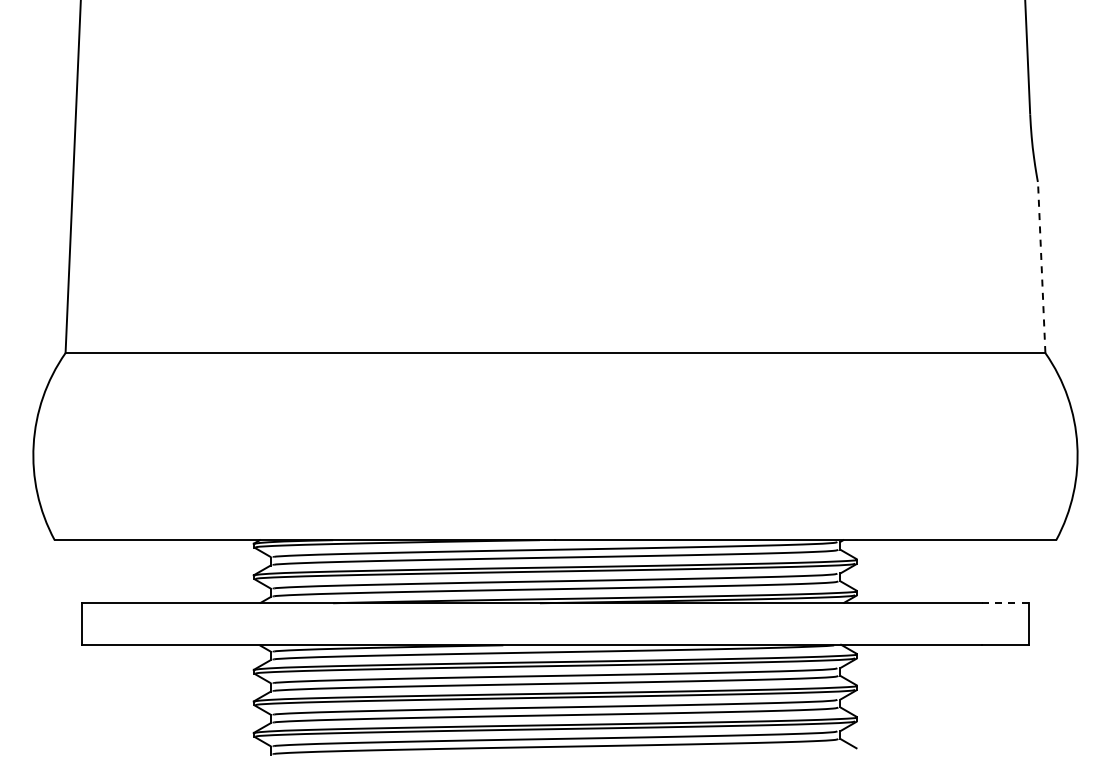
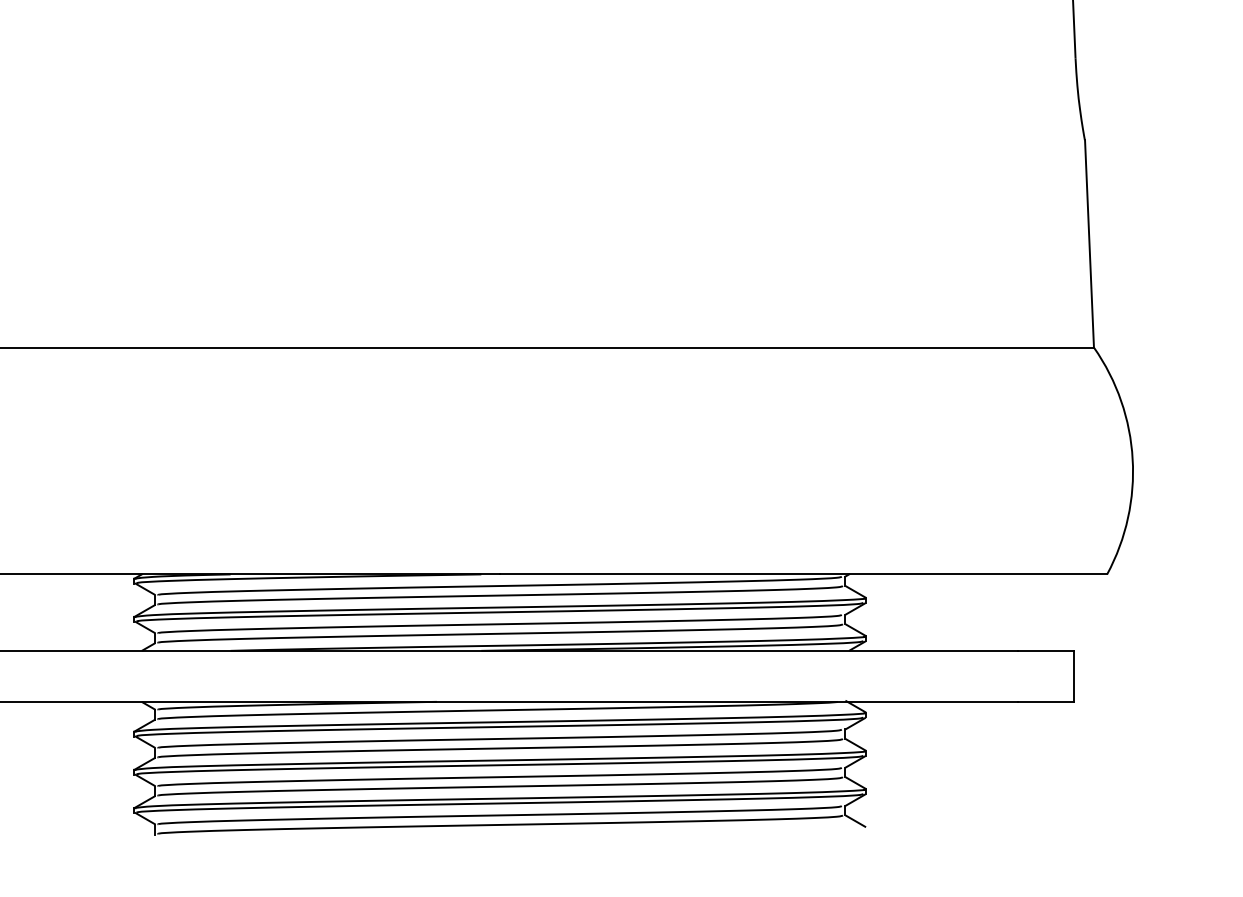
line: (1041, 267) -> (1089, 243), dashed -> solid
line: (1004, 603) -> (1044, 651), dashed -> solid

